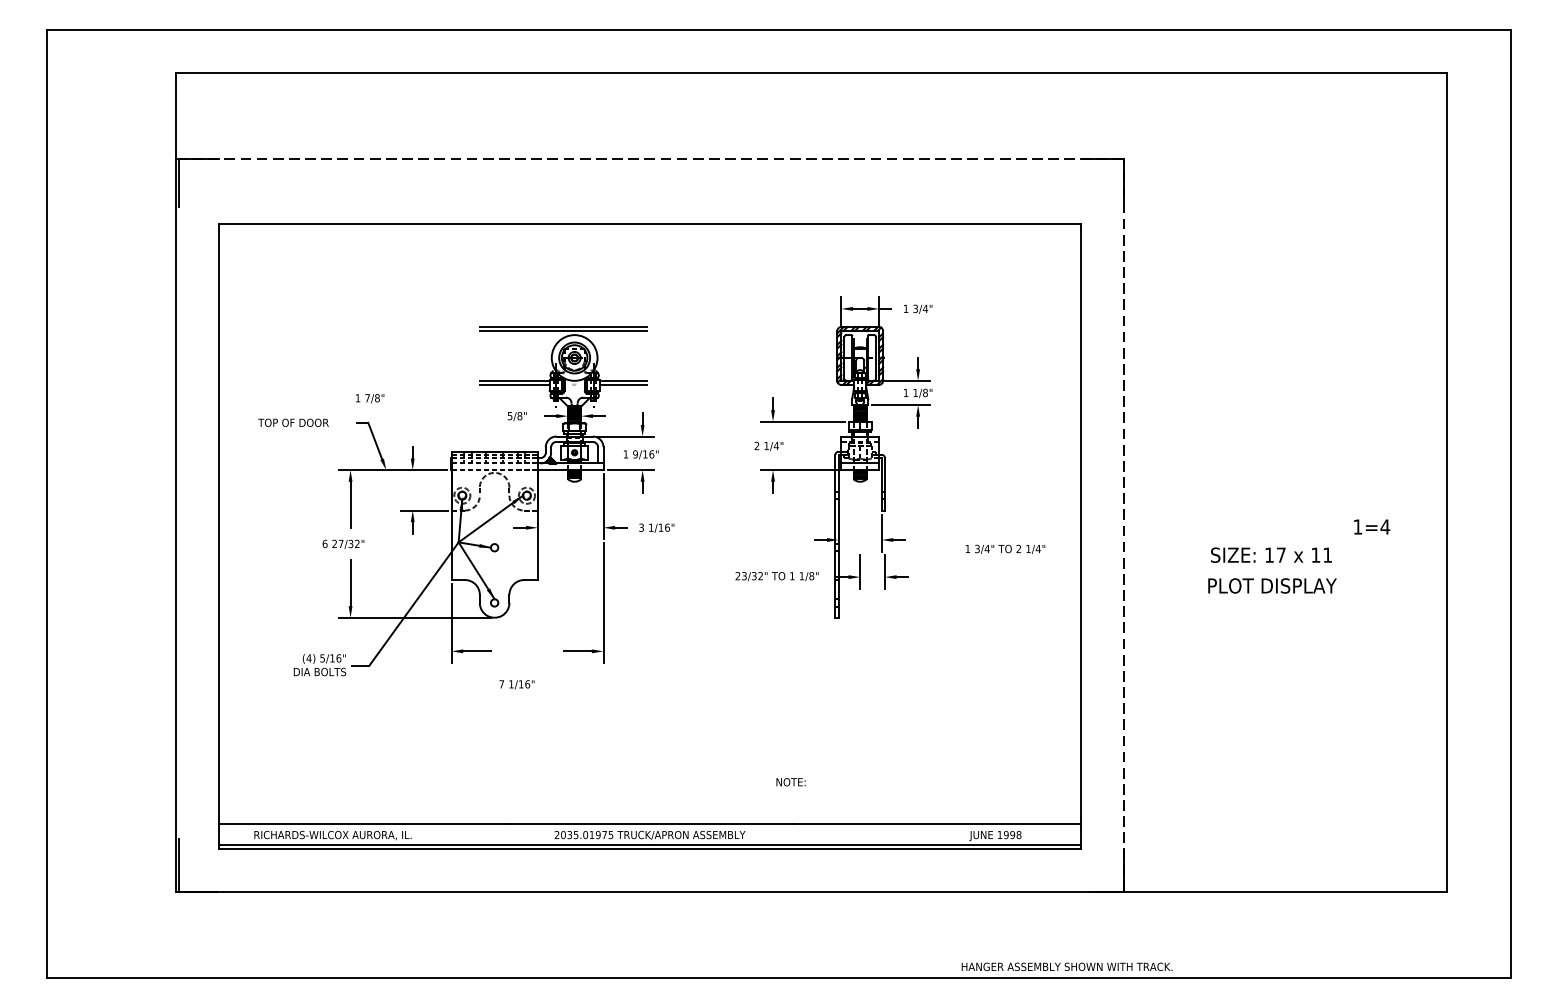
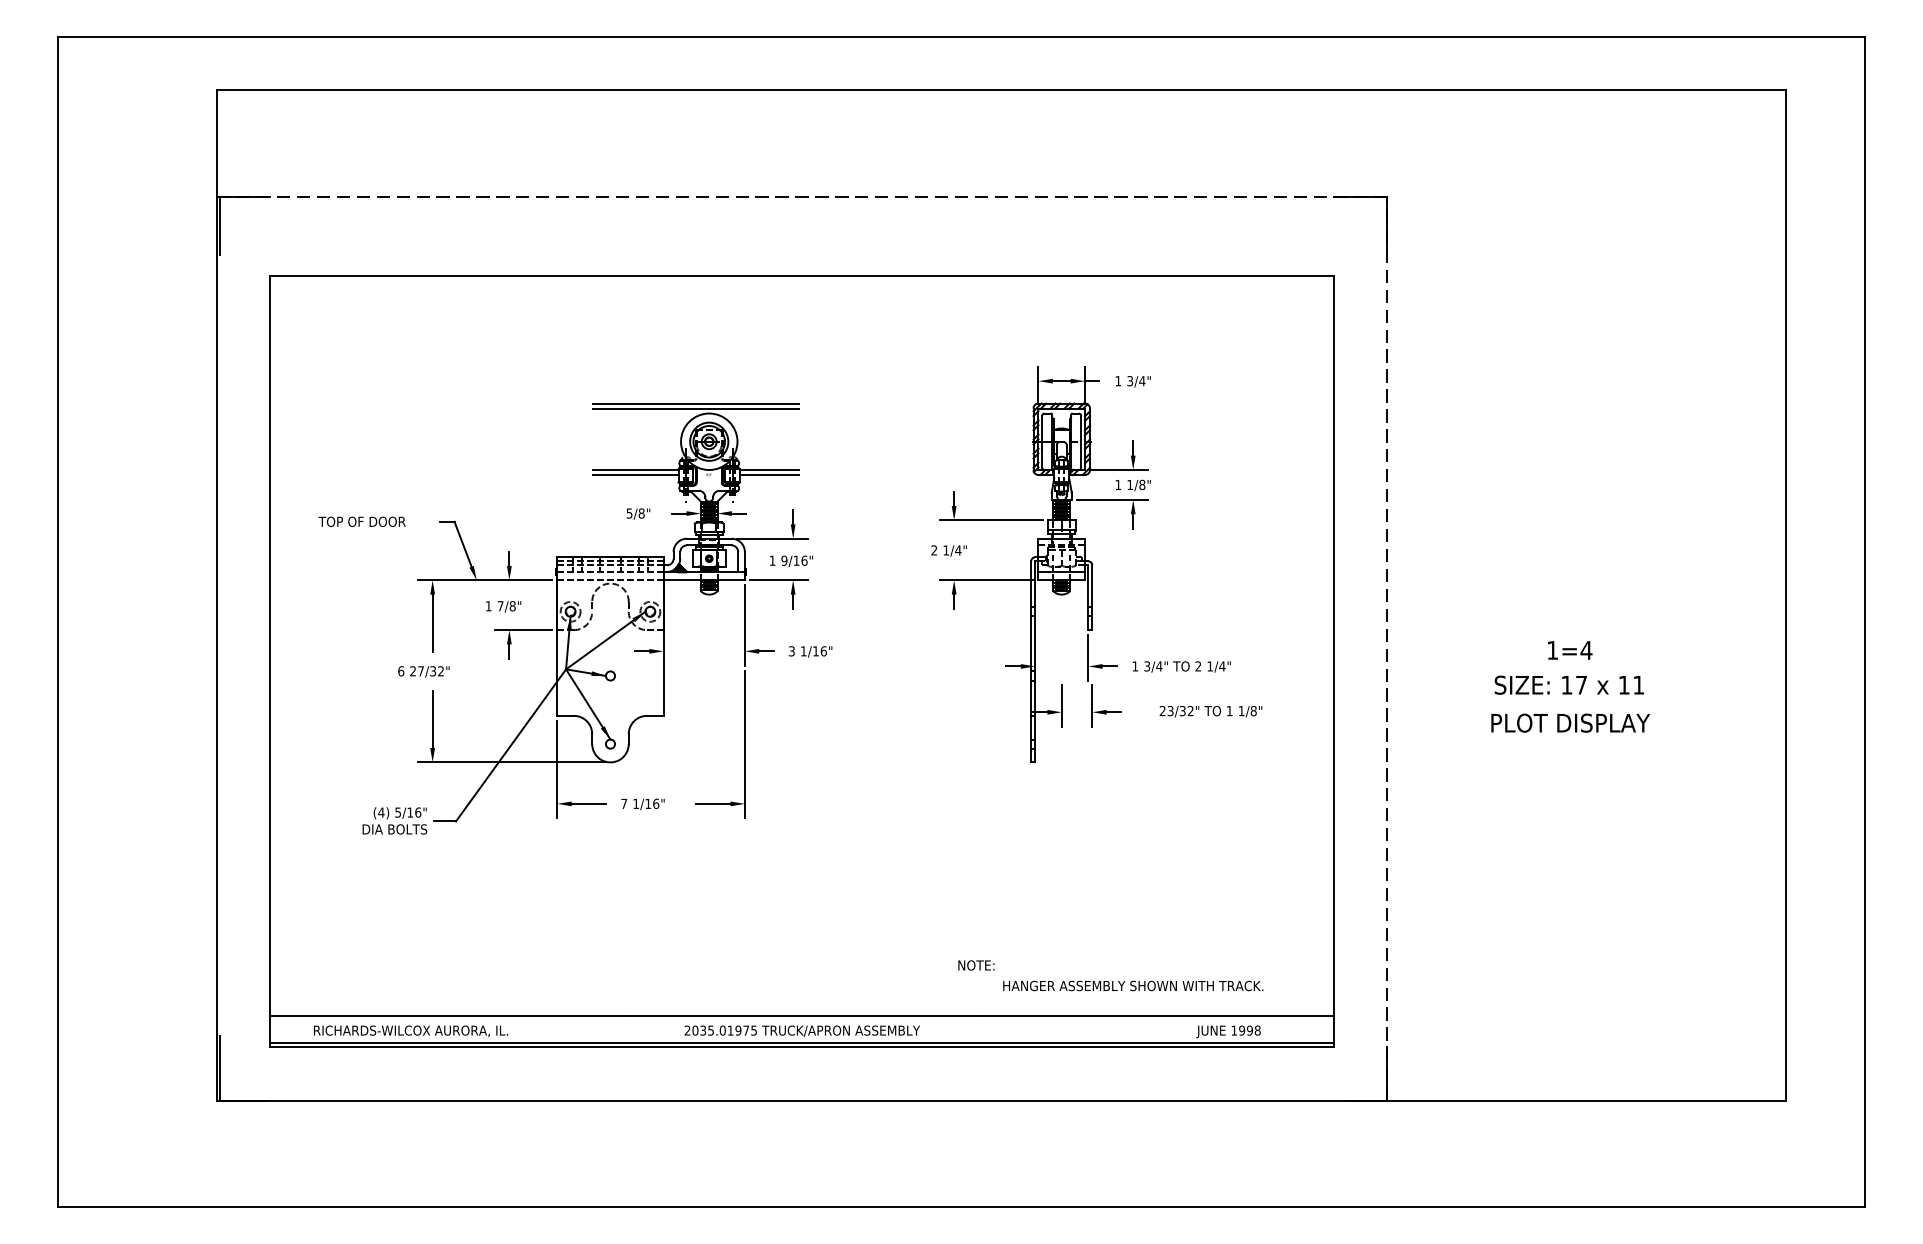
text: (370, 398) -> (504, 606), moved
text: (1372, 526) -> (1570, 649), moved
text: (1005, 548) -> (1181, 665), moved
text: (776, 576) -> (1210, 711), moved
text: (516, 684) -> (642, 804), moved
text: (1066, 966) -> (1132, 985), moved

